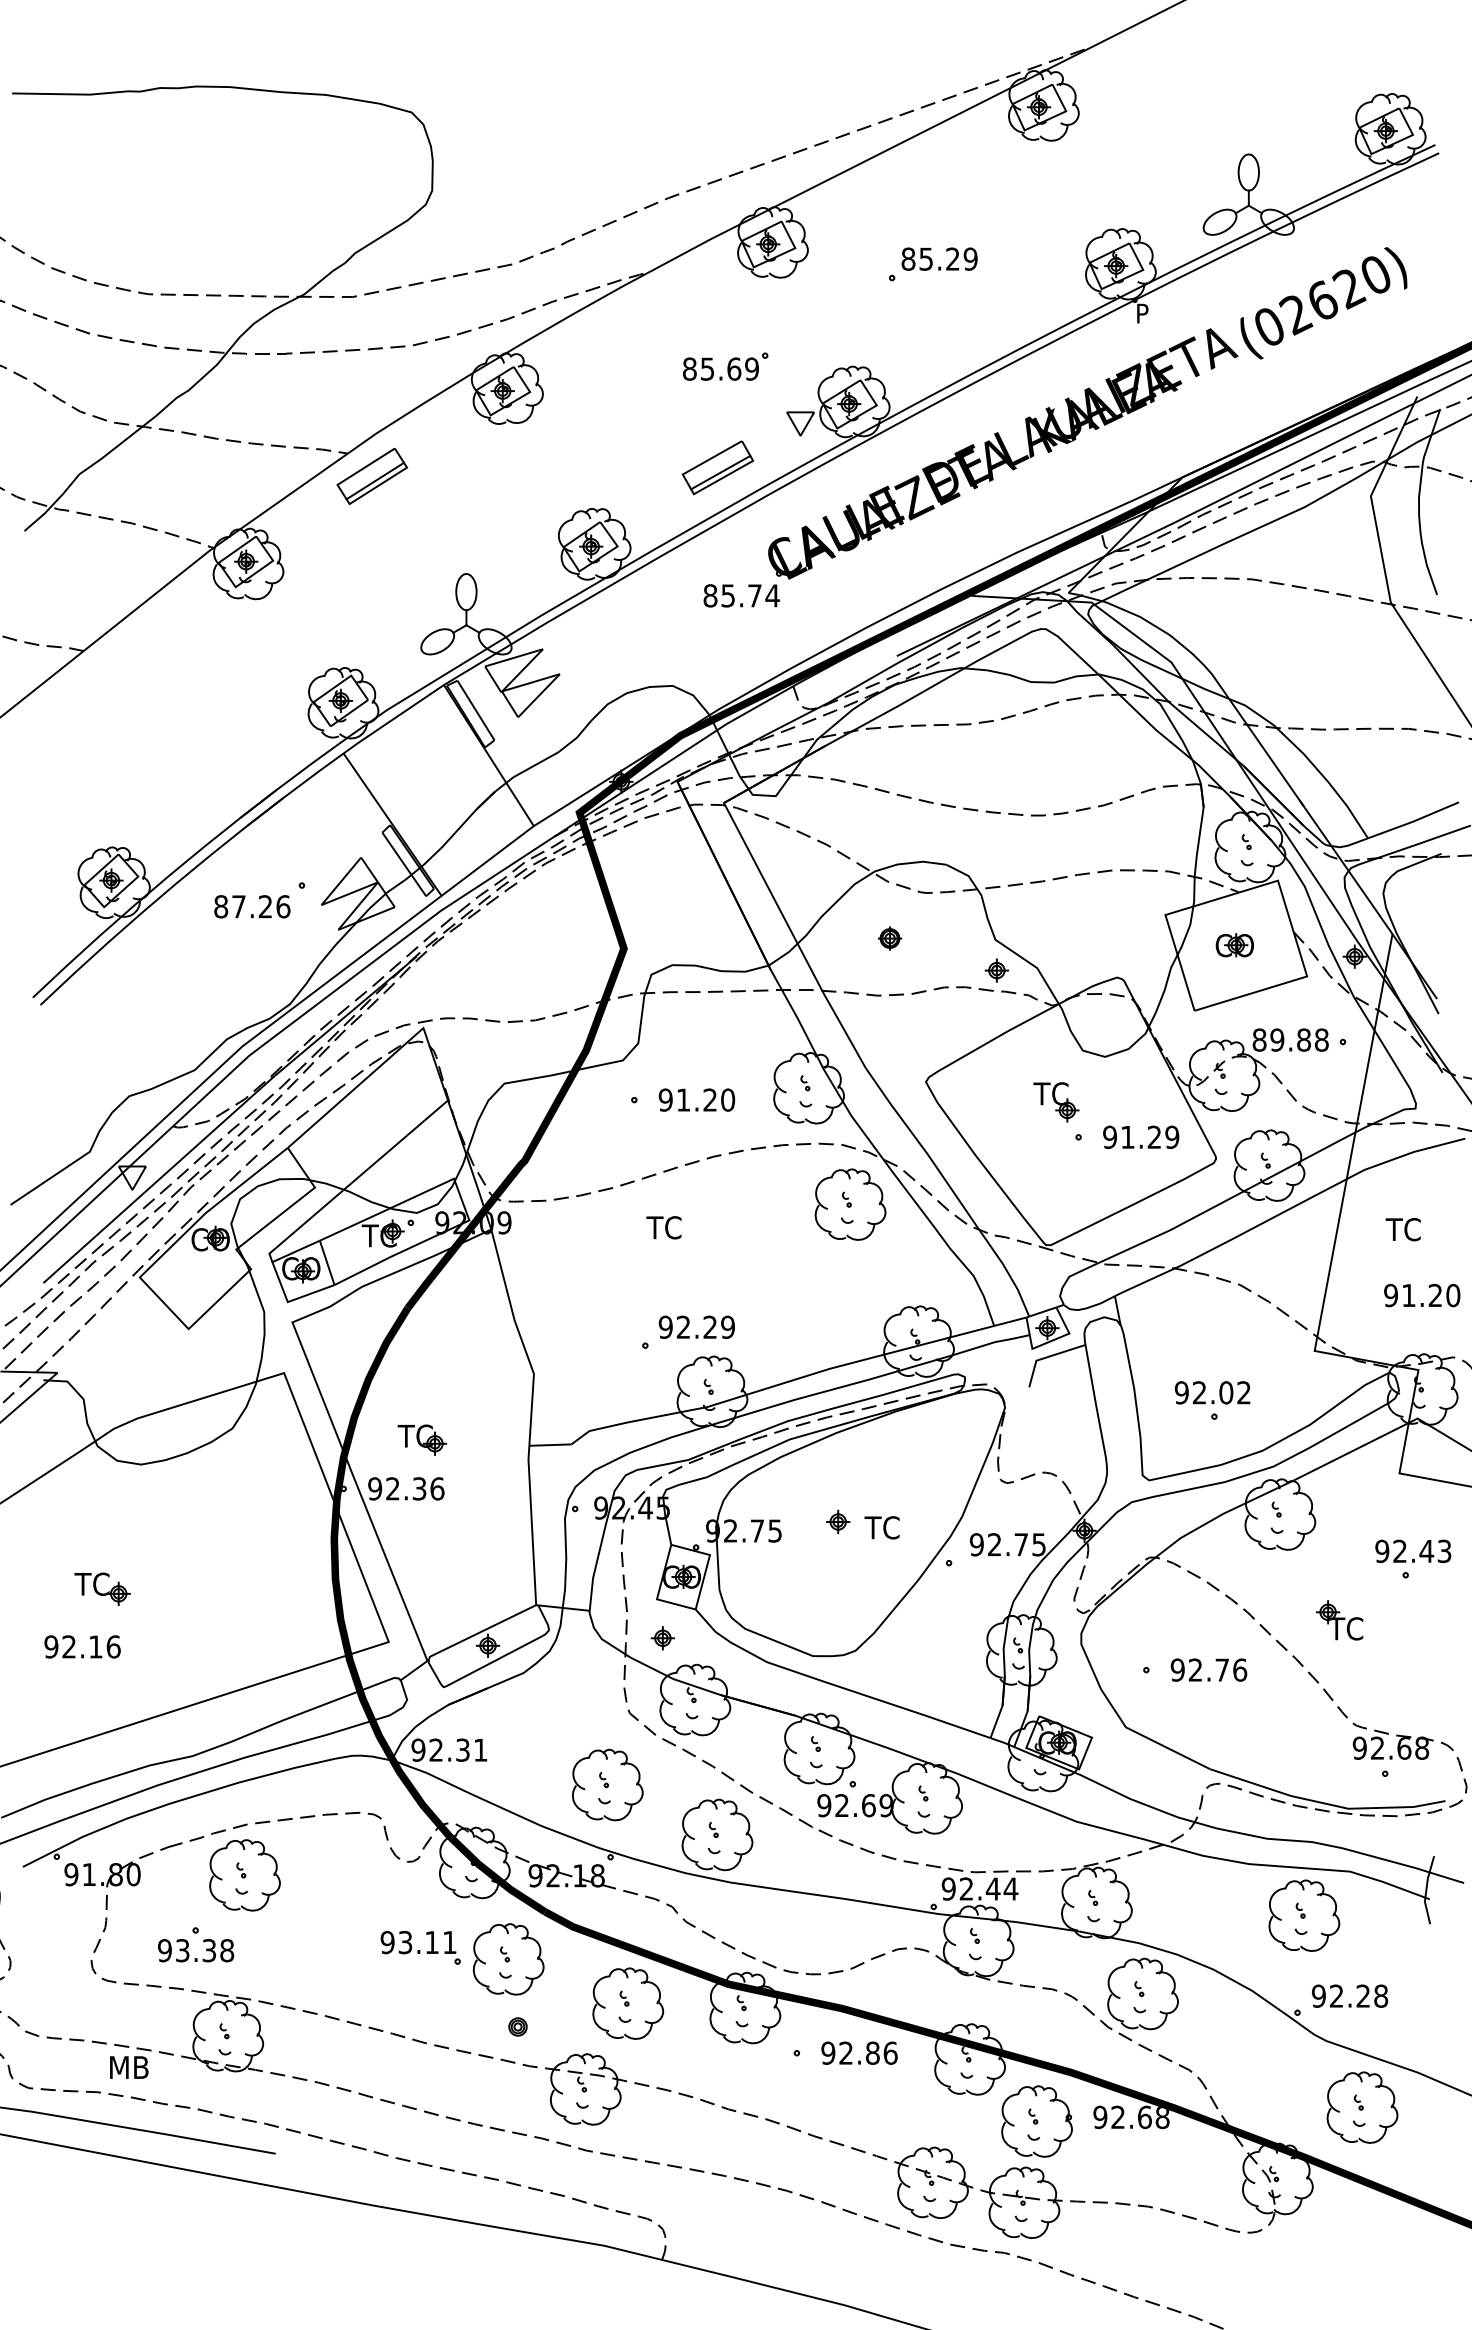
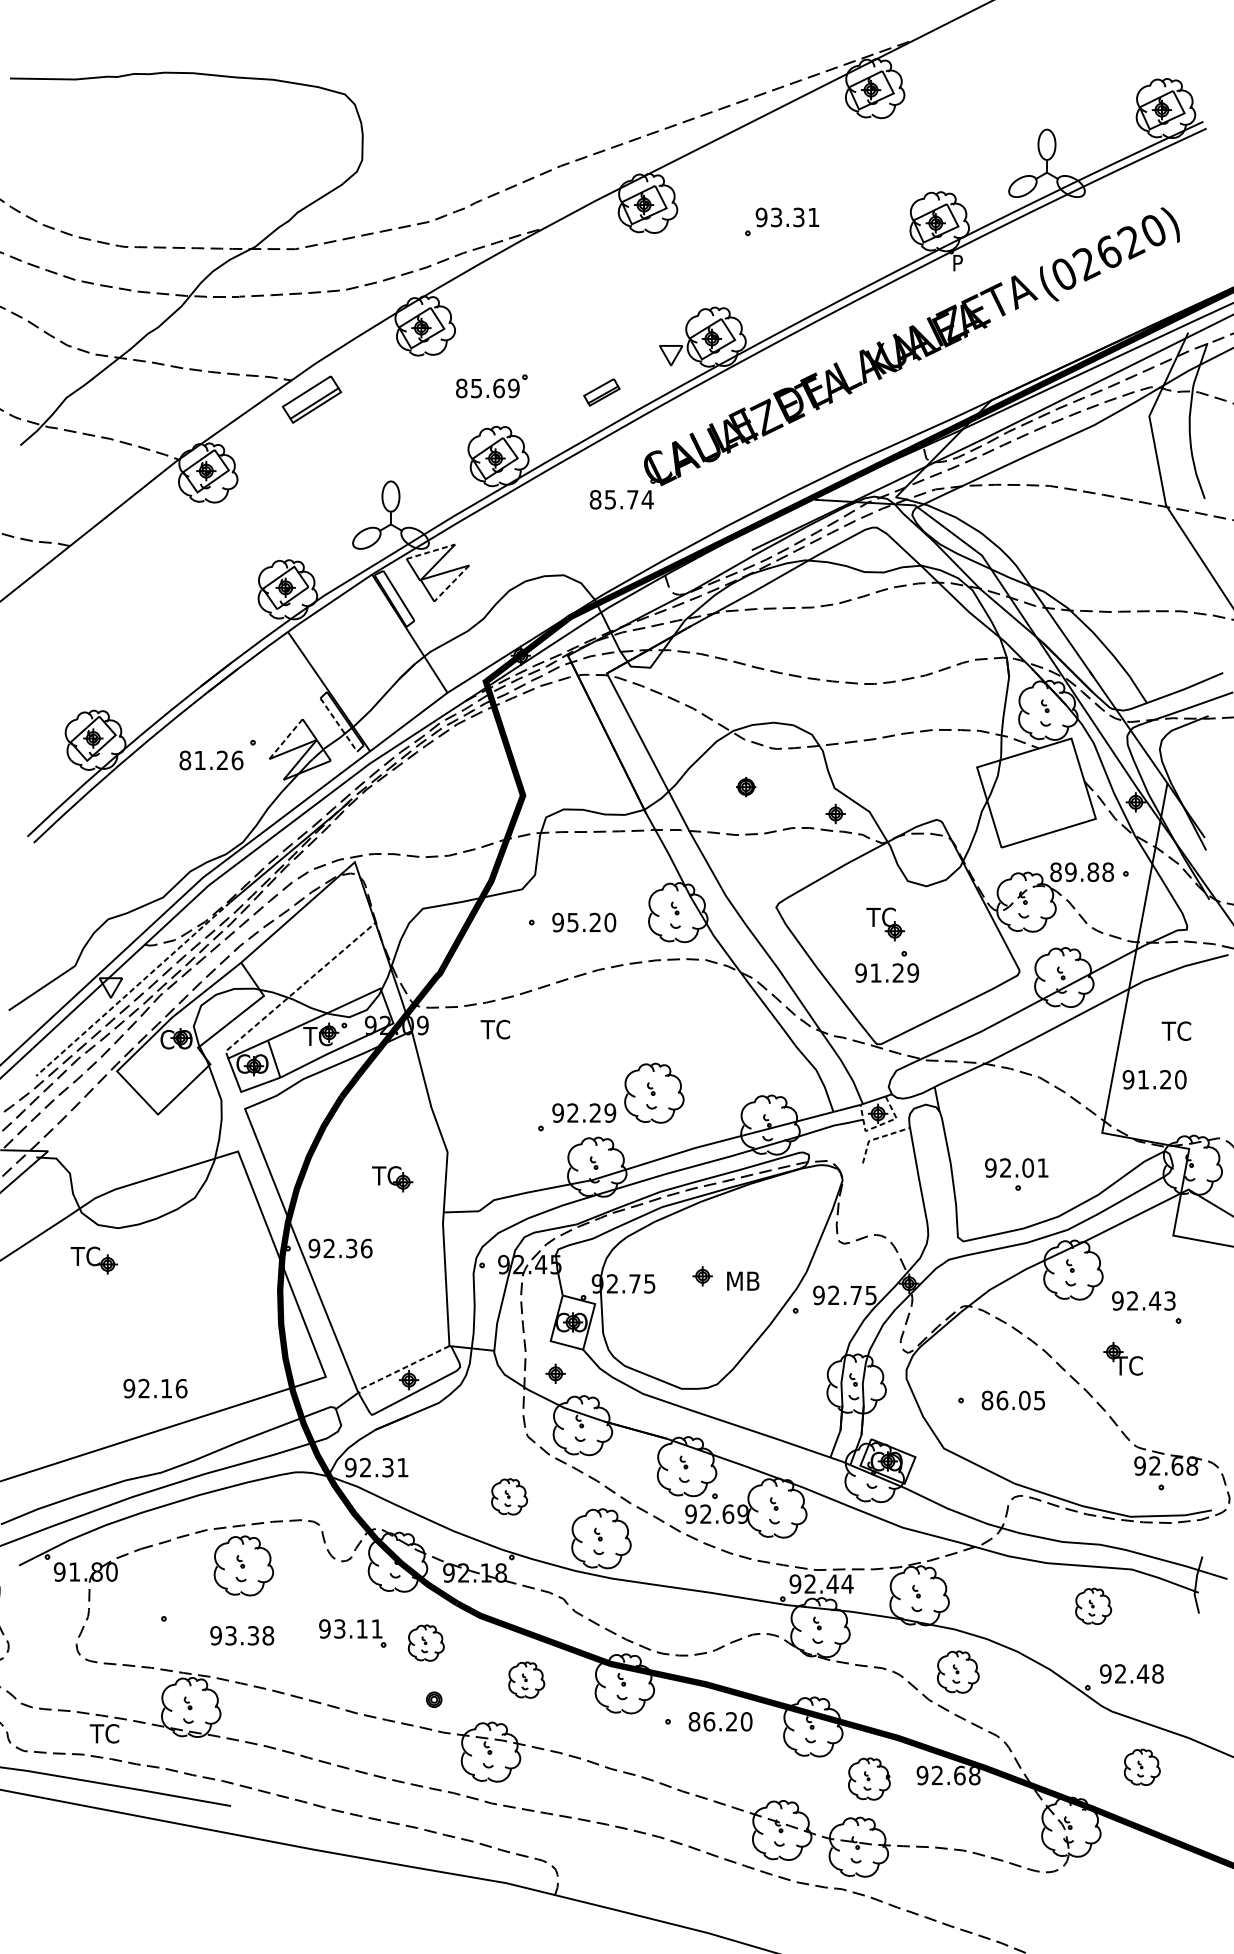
text: (939, 258) -> (787, 216), 85.29 -> 93.31
part: (725, 366) -> (491, 386), moved
part: (717, 467) -> (601, 392), size x0.6
line: (514, 657) -> (431, 551), solid -> dashed
line: (538, 696) -> (451, 584), solid -> dashed
line: (404, 864) -> (339, 725), solid -> dashed
line: (341, 881) -> (286, 739), solid -> dashed
text: (238, 906) -> (199, 760), 87.26 -> 81.26
part: (1234, 945) -> (1034, 792), removed
text: (683, 1099) -> (572, 922), 91.20 -> 95.20
text: (1141, 1136) -> (887, 972), moved
line: (158, 1179) -> (132, 989), solid -> dashed
line: (354, 1180) -> (297, 989), solid -> dashed
part: (850, 1204) -> (654, 1093), moved
text: (663, 1227) -> (494, 1029), moved
text: (1422, 1295) -> (1154, 1079), moved
line: (1049, 1341) -> (879, 1124), solid -> dashed
line: (1047, 1357) -> (878, 1138), solid -> dashed
text: (1243, 1392) -> (1042, 1167), 92.02 -> 92.01
part: (422, 1439) -> (392, 1178), moved
text: (884, 1527) -> (741, 1280), TC -> MB
text: (1413, 1551) -> (1143, 1301), moved
part: (102, 1588) -> (94, 1259), moved
line: (480, 1632) -> (402, 1368), solid -> dashed
text: (82, 1646) -> (155, 1388), moved
text: (1208, 1669) -> (1013, 1400), 92.76 -> 86.05
part: (607, 1784) -> (509, 1496), size x0.6
part: (244, 1875) -> (243, 1566), moved
part: (1304, 1915) -> (1093, 1606), size x0.6
text: (196, 1950) -> (242, 1635), moved
part: (508, 1959) -> (426, 1643), size x0.6
part: (1142, 1993) -> (957, 1671), size x0.7
text: (1363, 1995) -> (1143, 1673), 92.28 -> 92.48
part: (628, 2003) -> (526, 1680), size x0.6
text: (859, 2052) -> (720, 1721), 92.86 -> 86.20
text: (127, 2067) -> (106, 1733), MB -> TC
part: (1362, 2107) -> (1142, 1767), size x0.6
part: (1036, 2121) -> (868, 1779), size x0.7

